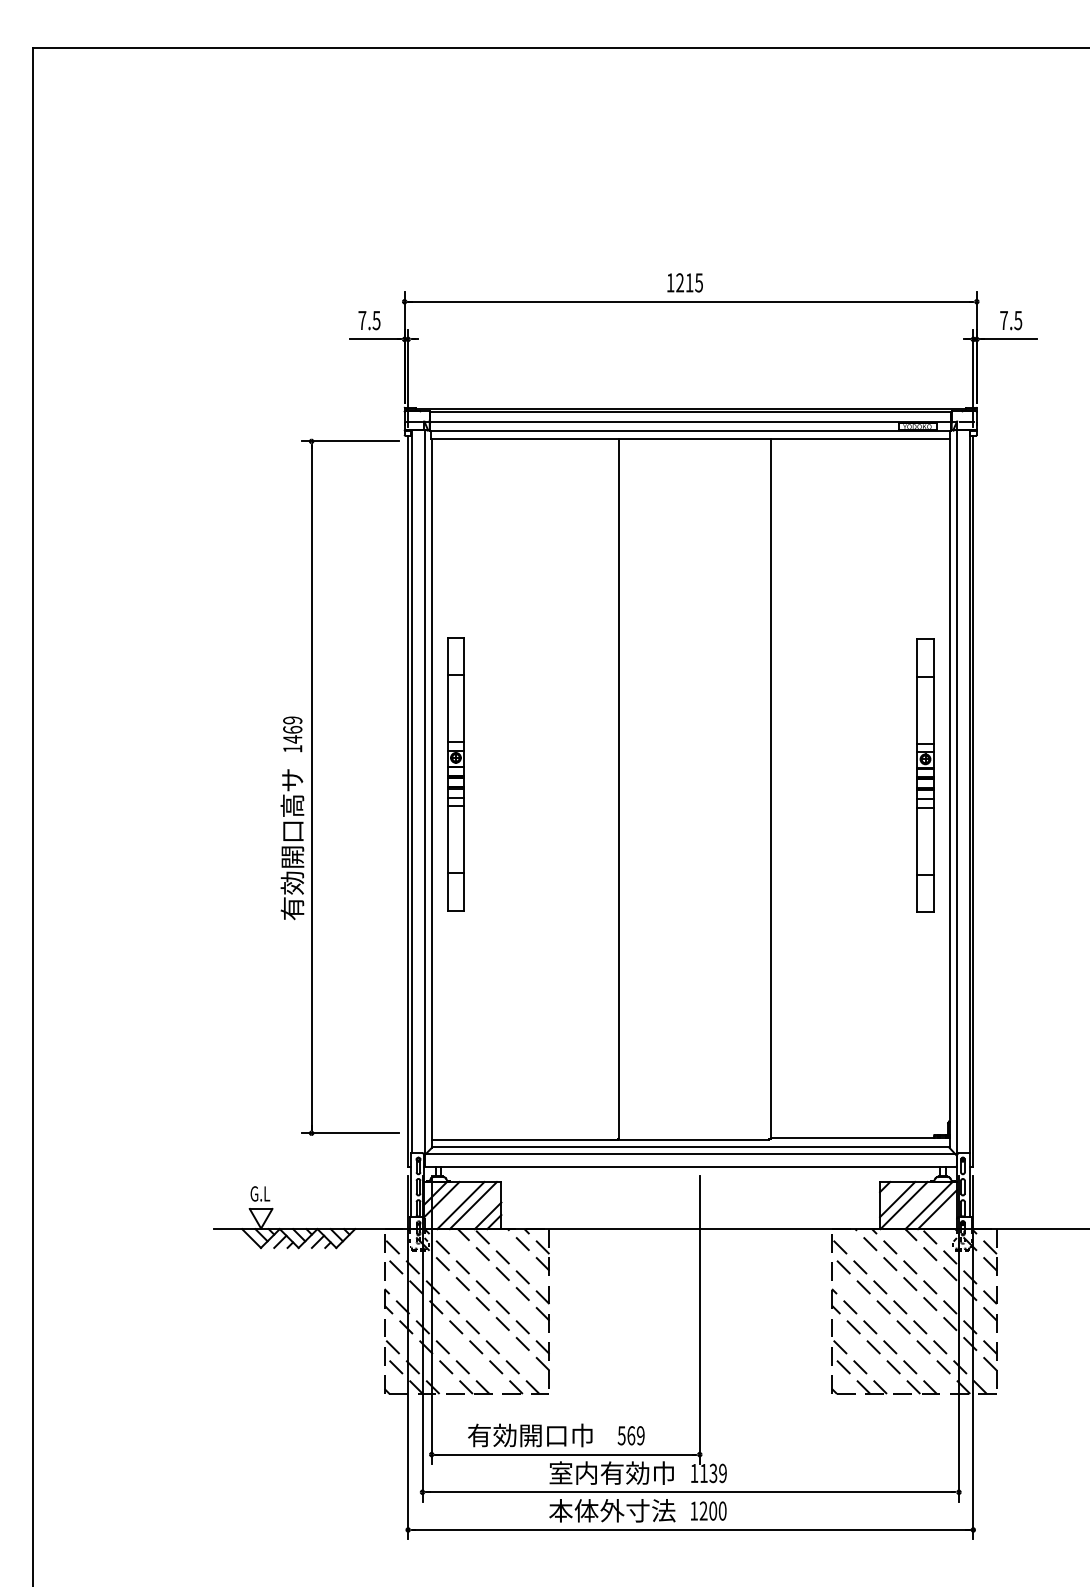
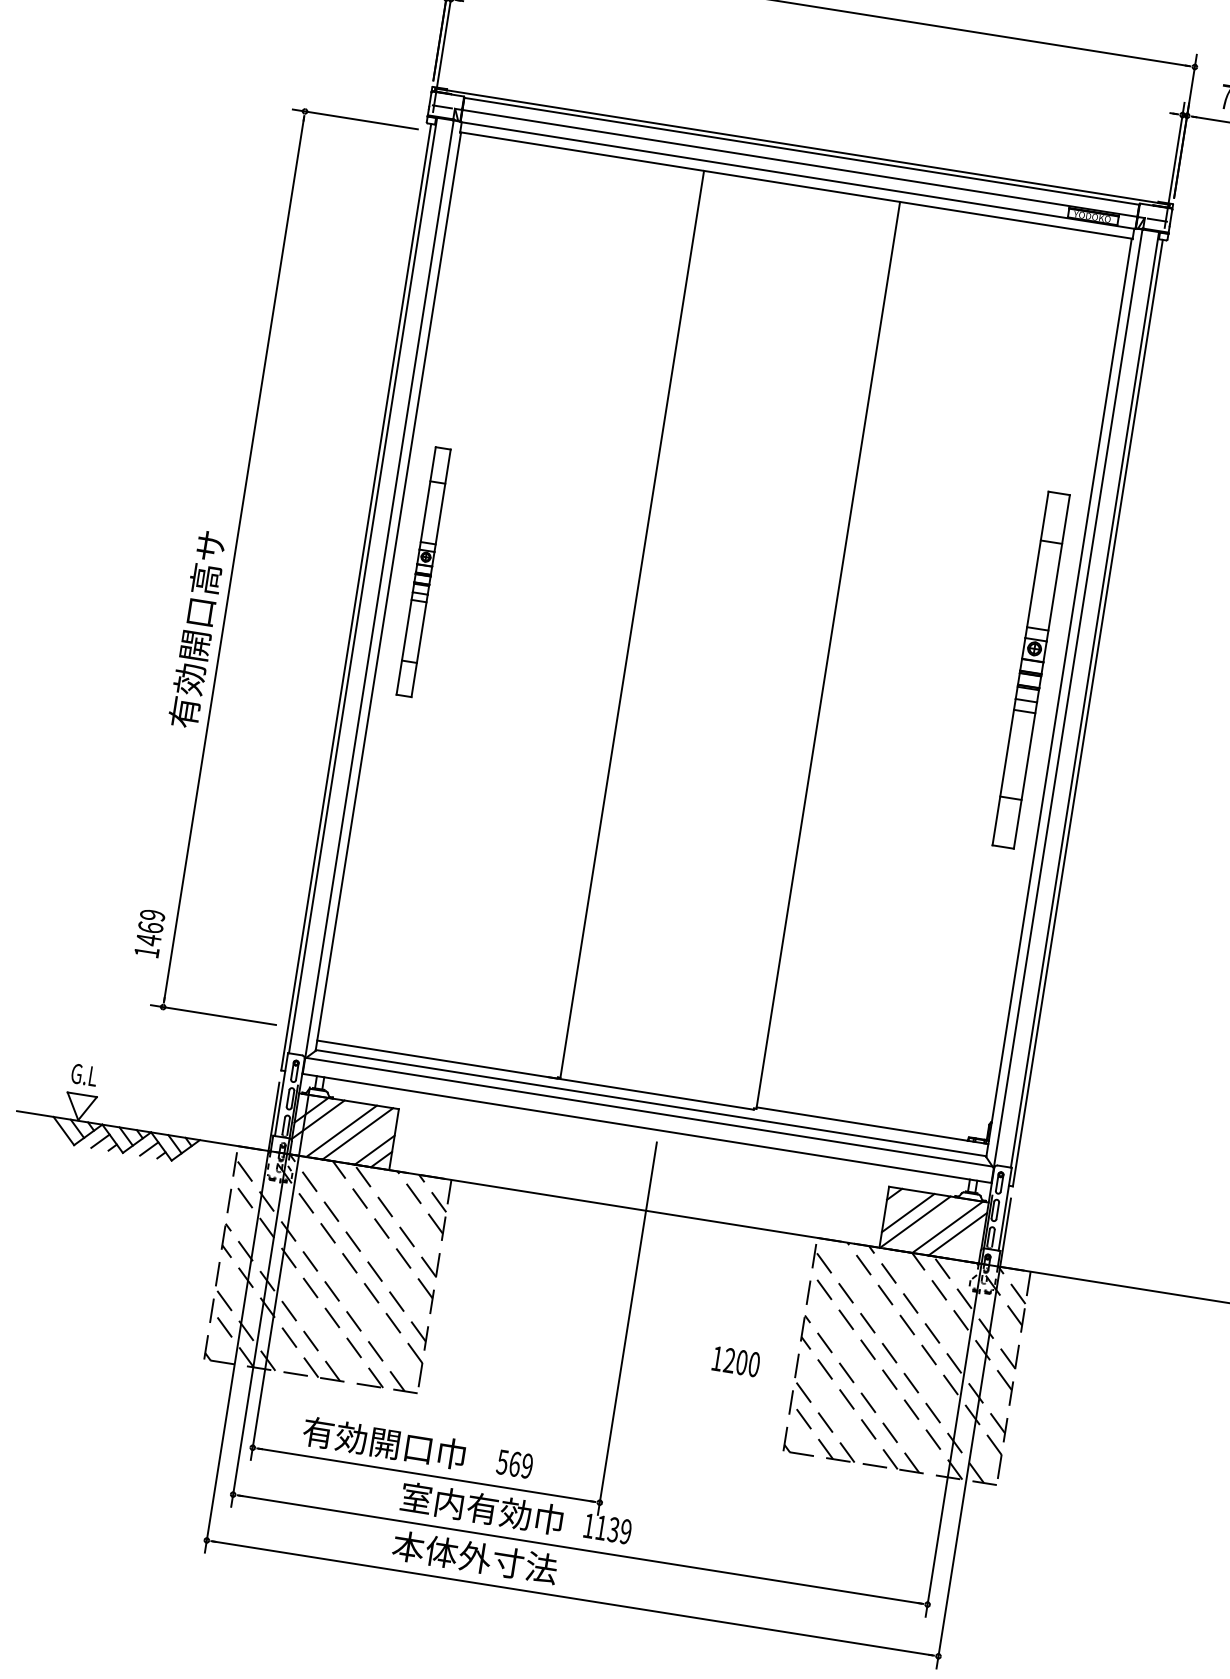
text: (292, 734) -> (149, 933), moved
part: (455, 774) -> (423, 572), size x0.7
text: (708, 1510) -> (736, 1360), moved

